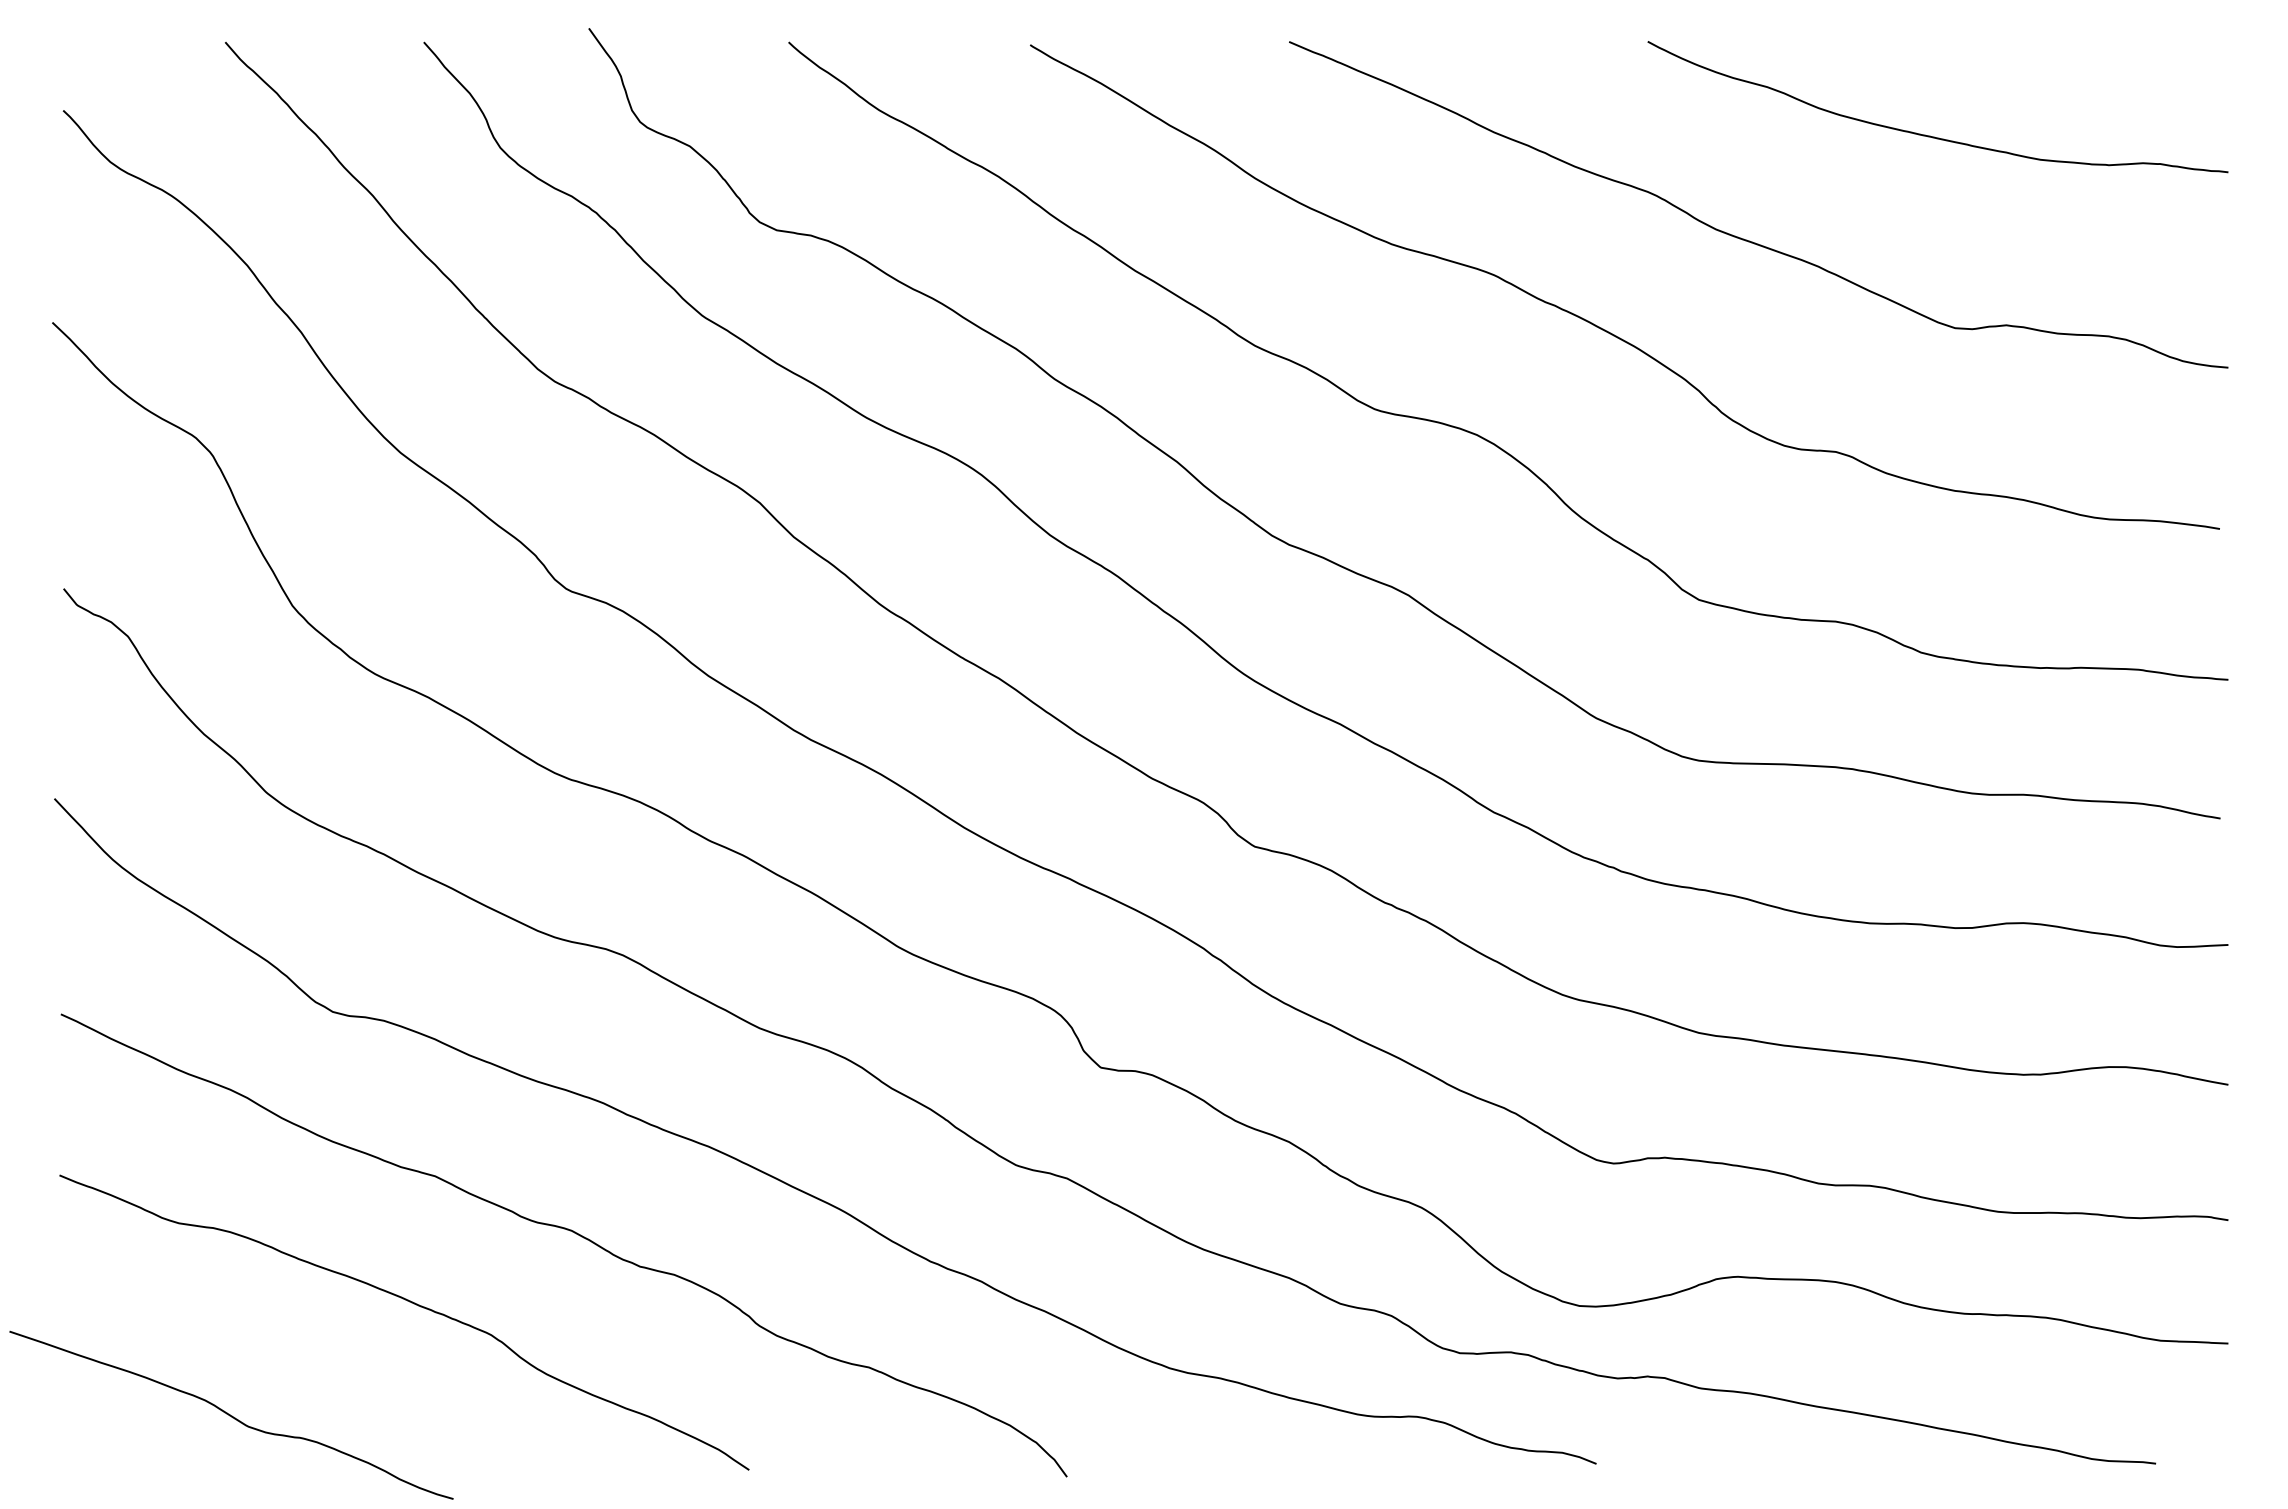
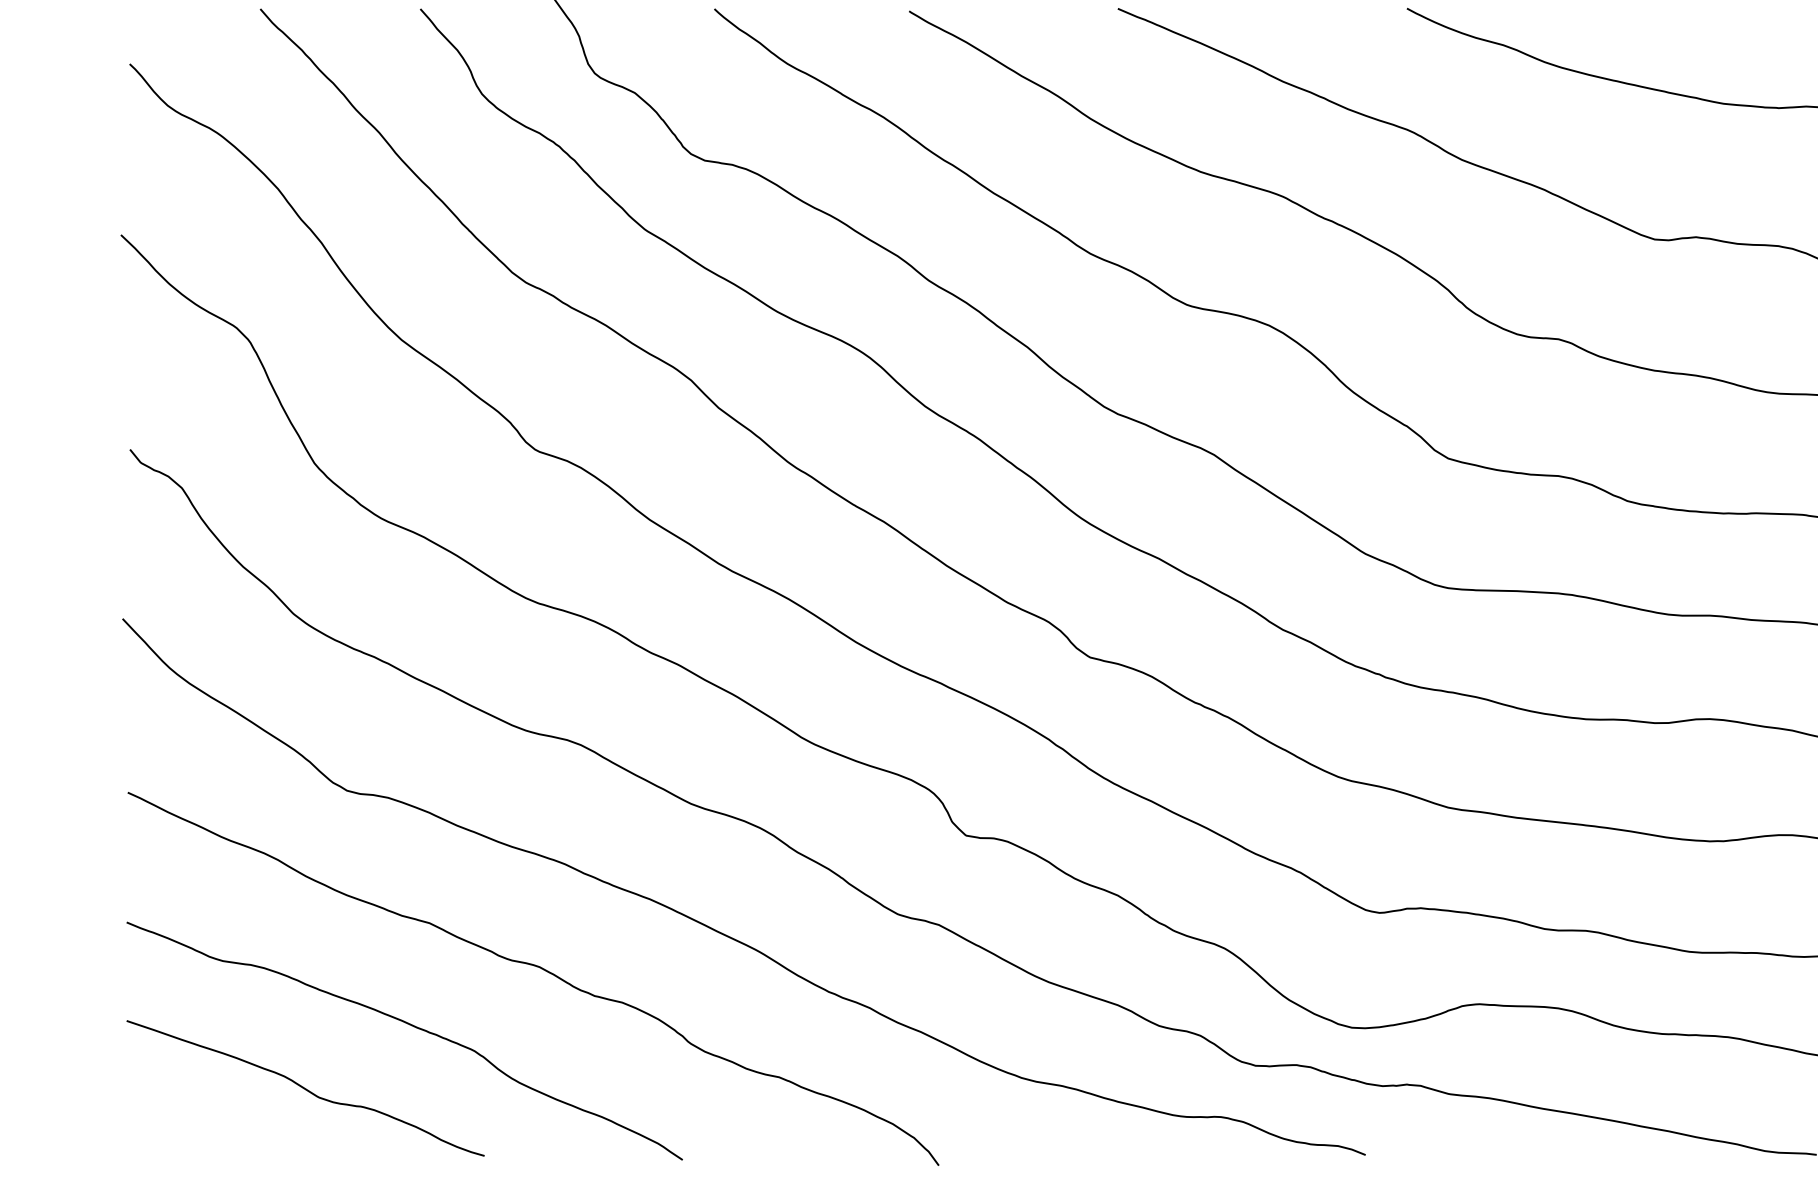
curve: (230, 1414) -> (304, 1087), moved

